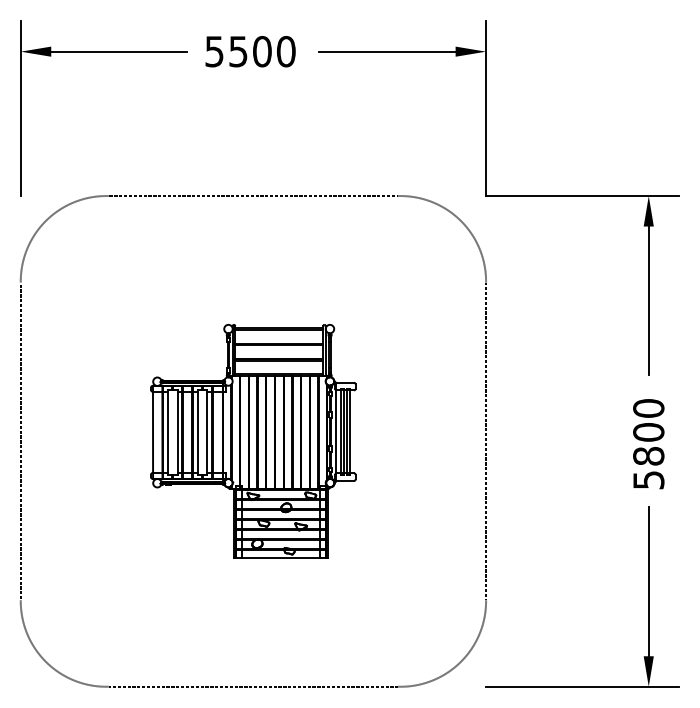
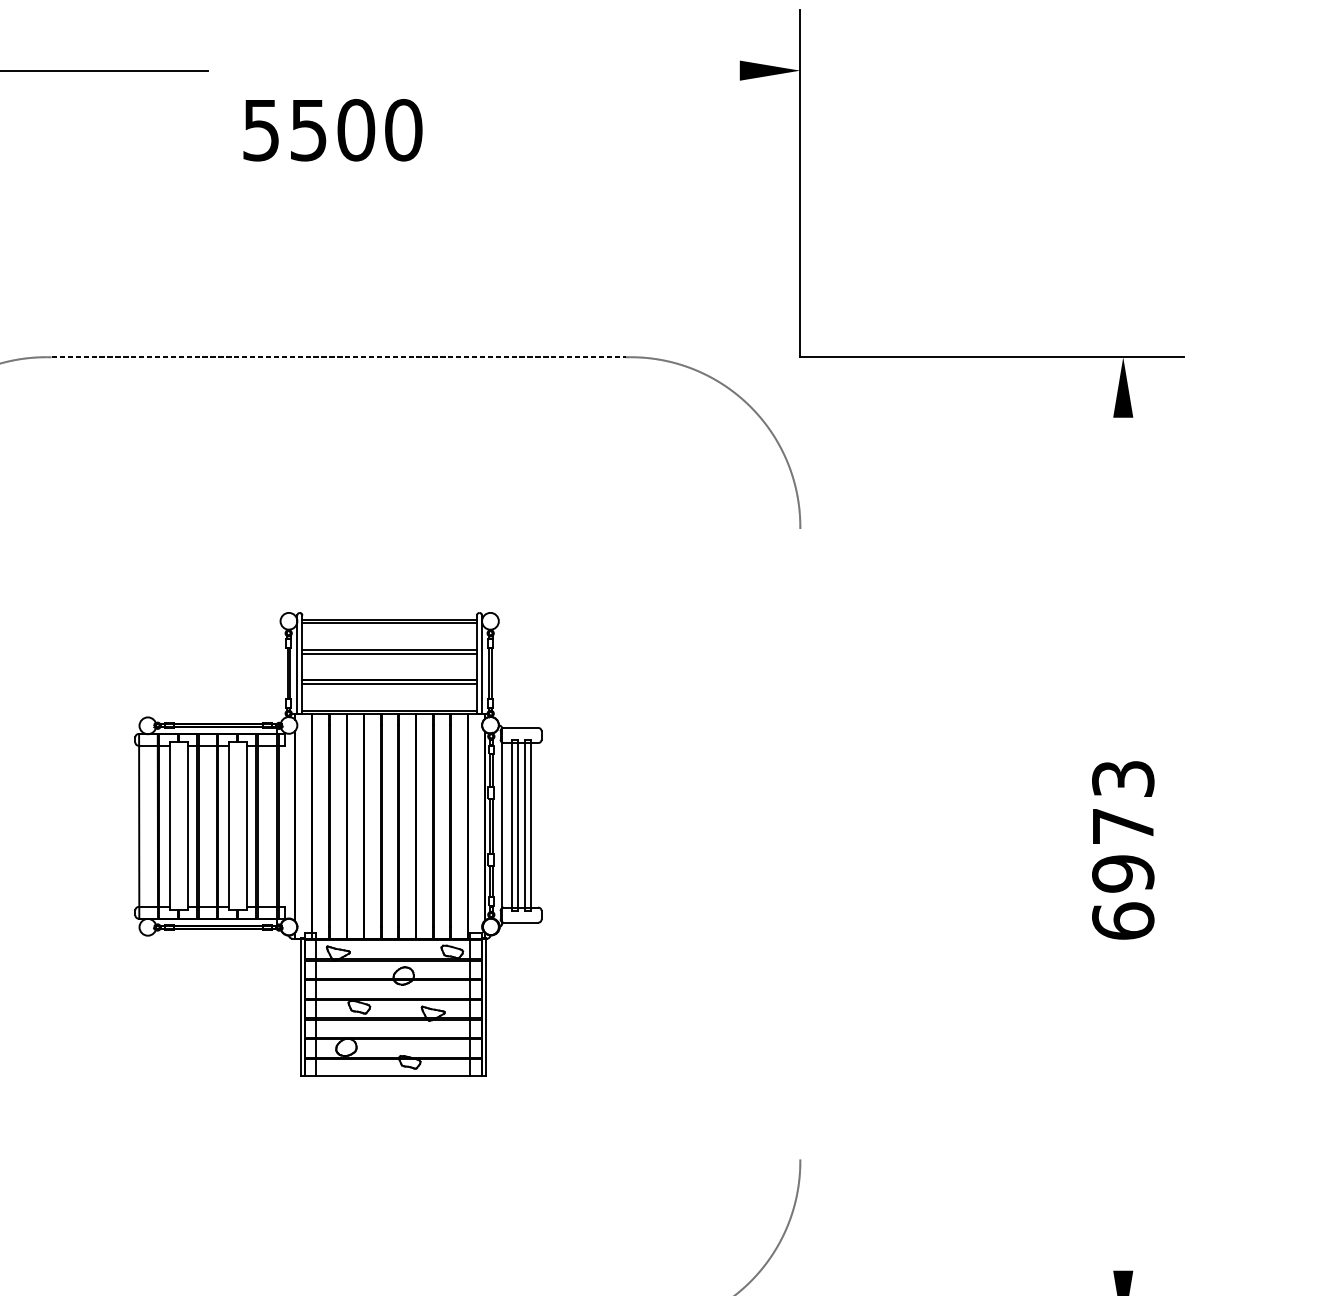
text: (250, 51) -> (332, 129), moved
line: (387, 51) -> (604, 70), removed
line: (648, 300) -> (1122, 564), removed
line: (486, 441) -> (801, 844), removed
text: (648, 444) -> (1122, 850), 5800 -> 6973
line: (648, 581) -> (1122, 1122), removed

